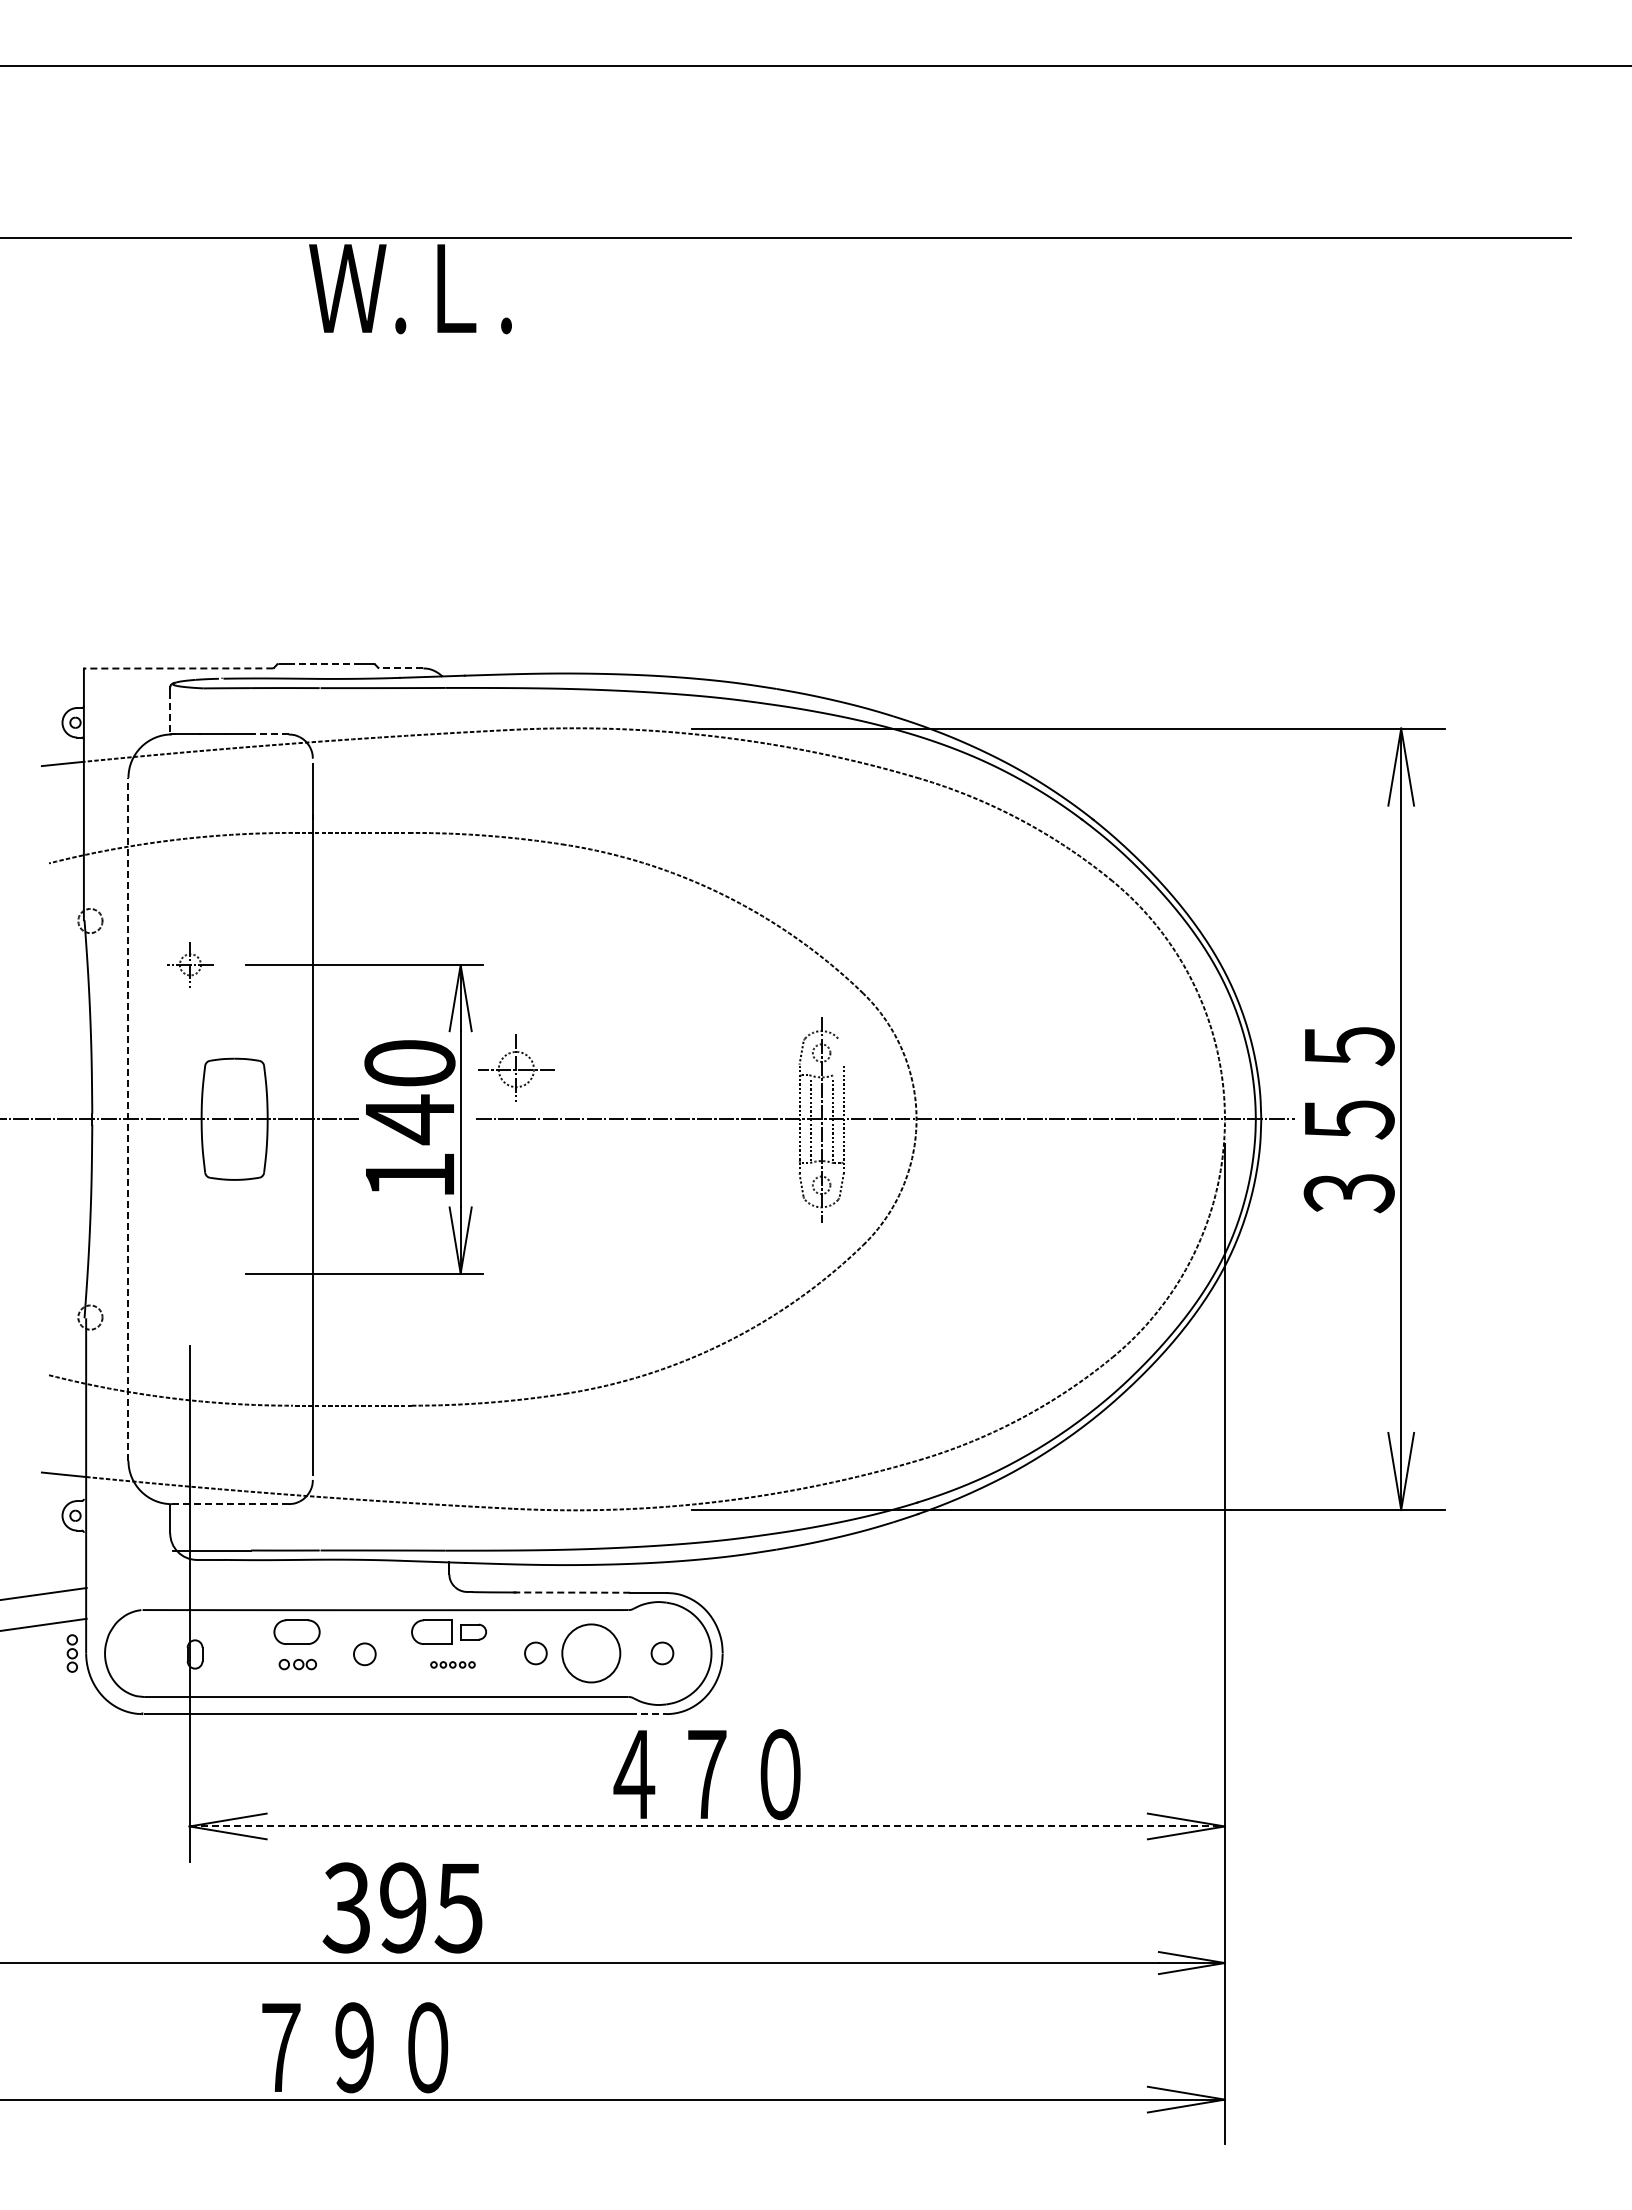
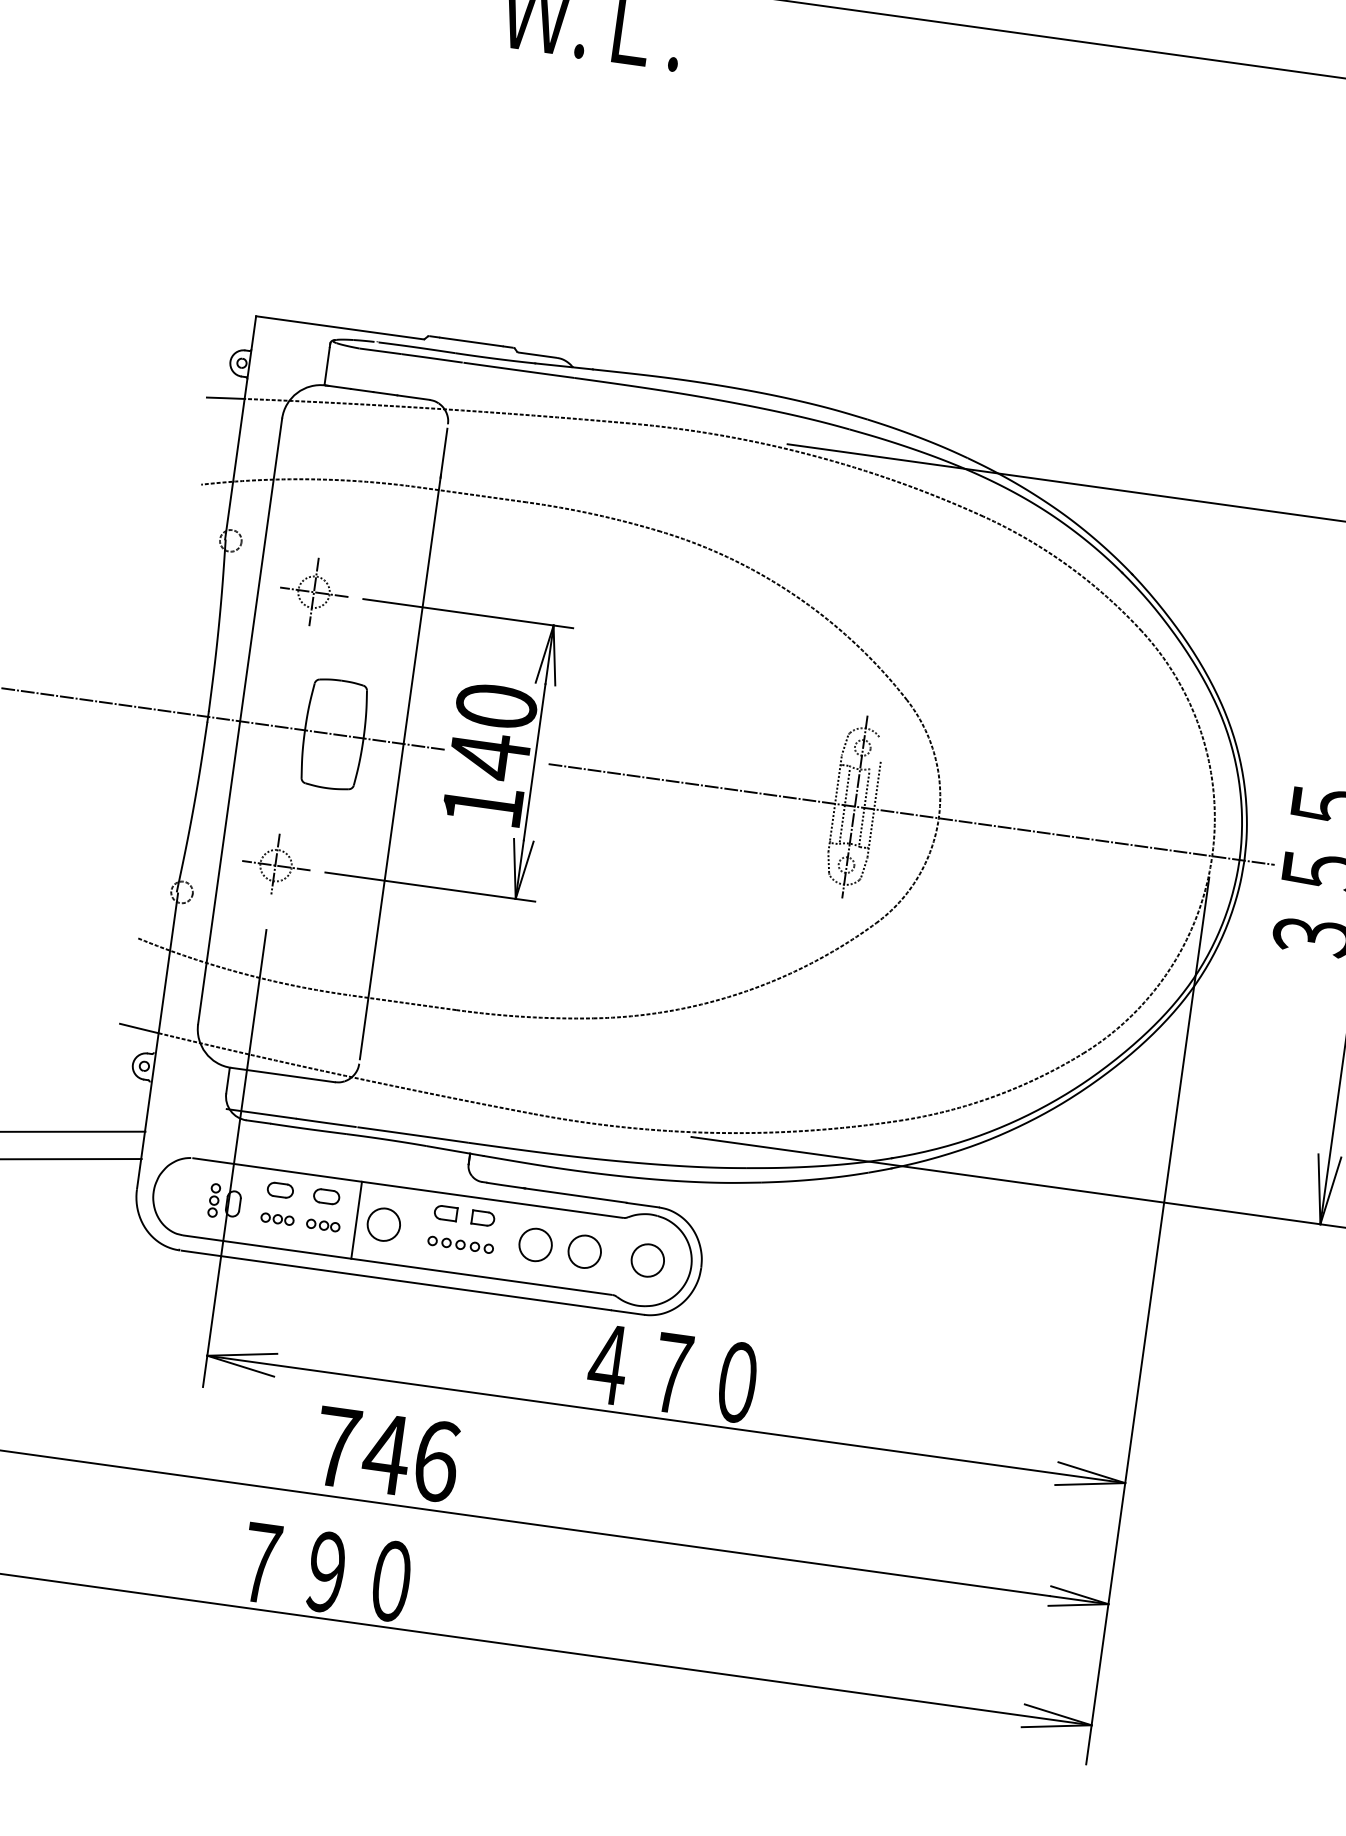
line: (325, 663) -> (470, 341), dashed -> solid
line: (178, 668) -> (339, 327), dashed -> solid
line: (401, 668) -> (537, 355), dashed -> solid
line: (170, 712) -> (327, 365), dashed -> solid
line: (270, 734) -> (413, 397), dashed -> solid
part: (190, 964) -> (314, 591), size x1.67
part: (516, 1067) -> (276, 863), moved
line: (128, 1118) -> (240, 720), dashed -> solid
line: (229, 1504) -> (282, 1075), dashed -> solid
line: (572, 1592) -> (575, 1195), dashed -> solid
part: (245, 1631) -> (280, 1189), added
part: (297, 1631) -> (327, 1196), size x0.62
part: (431, 1631) -> (445, 1212), size x0.62
part: (71, 1653) -> (213, 1200), moved
line: (334, 1653) -> (357, 1220), added
circle: (535, 1653) -> (535, 1244), size x1.67
circle: (591, 1653) -> (584, 1251), size x0.62
circle: (662, 1653) -> (647, 1260), size x1.67
circle: (364, 1654) -> (383, 1224), size x1.67
part: (246, 1664) -> (277, 1219), added
part: (452, 1664) -> (460, 1244), size x1.67
line: (648, 1714) -> (627, 1312), dashed -> solid
line: (707, 1826) -> (666, 1419), dashed -> solid
text: (402, 1907) -> (386, 1453), 395 -> 746

